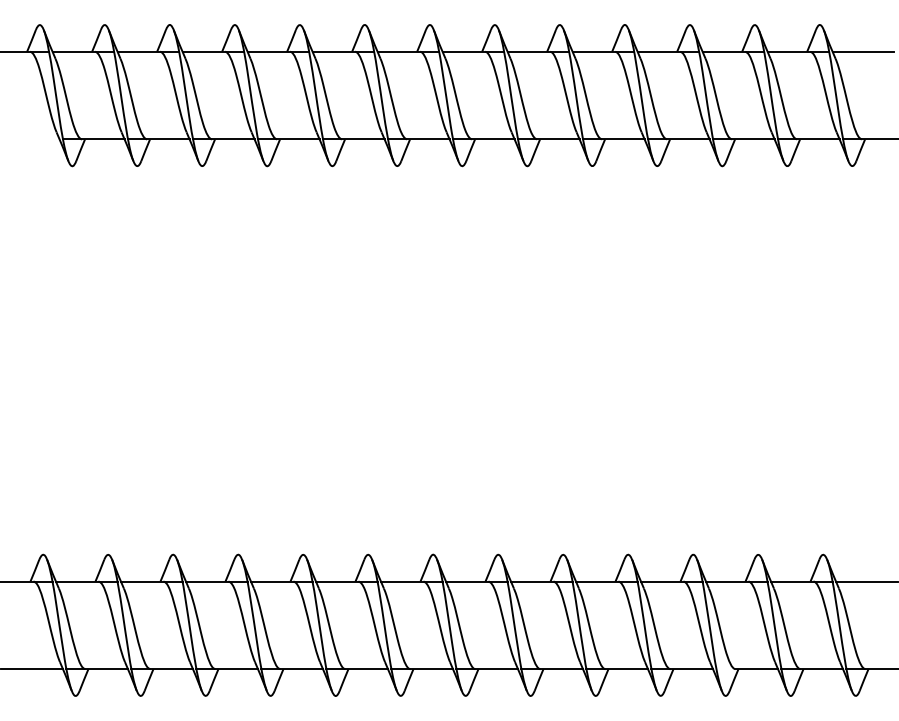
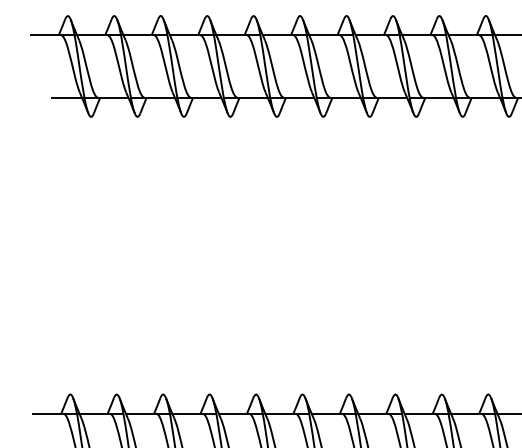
line: (38, 139) -> (66, 97), added

